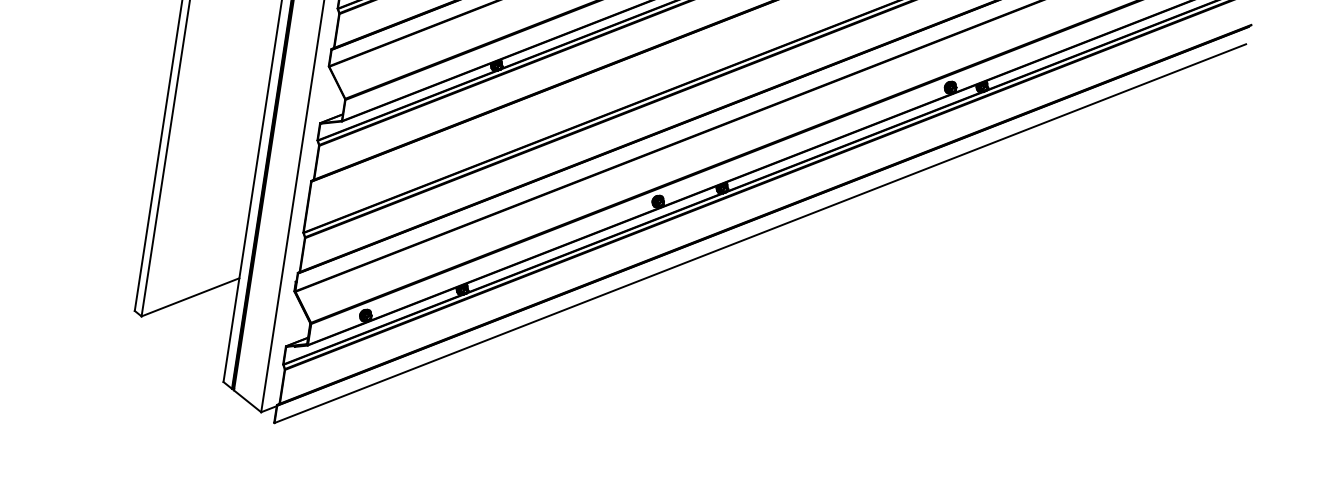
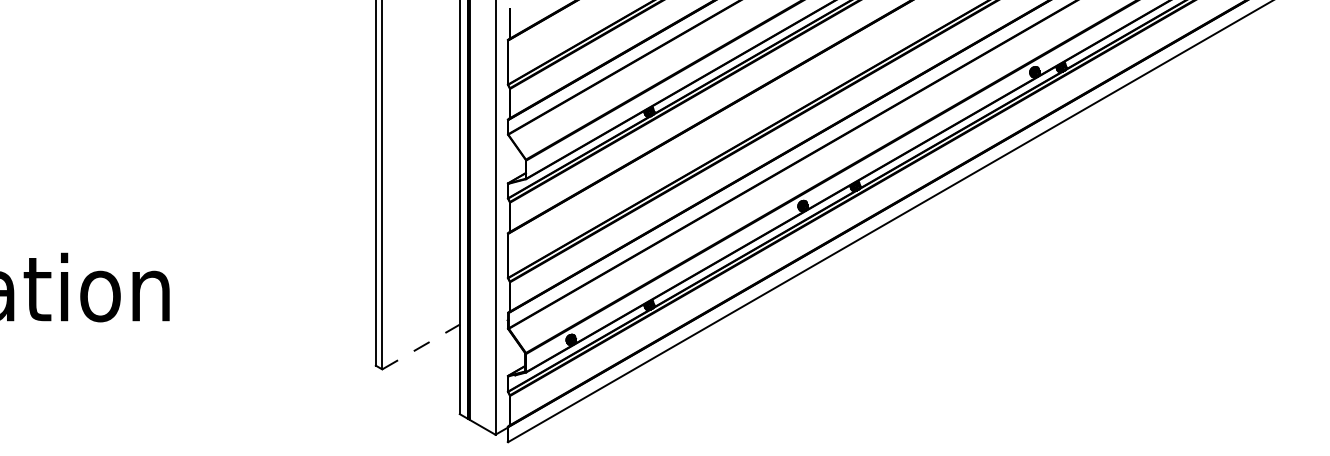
line: (190, 297) -> (421, 347), solid -> dashed

